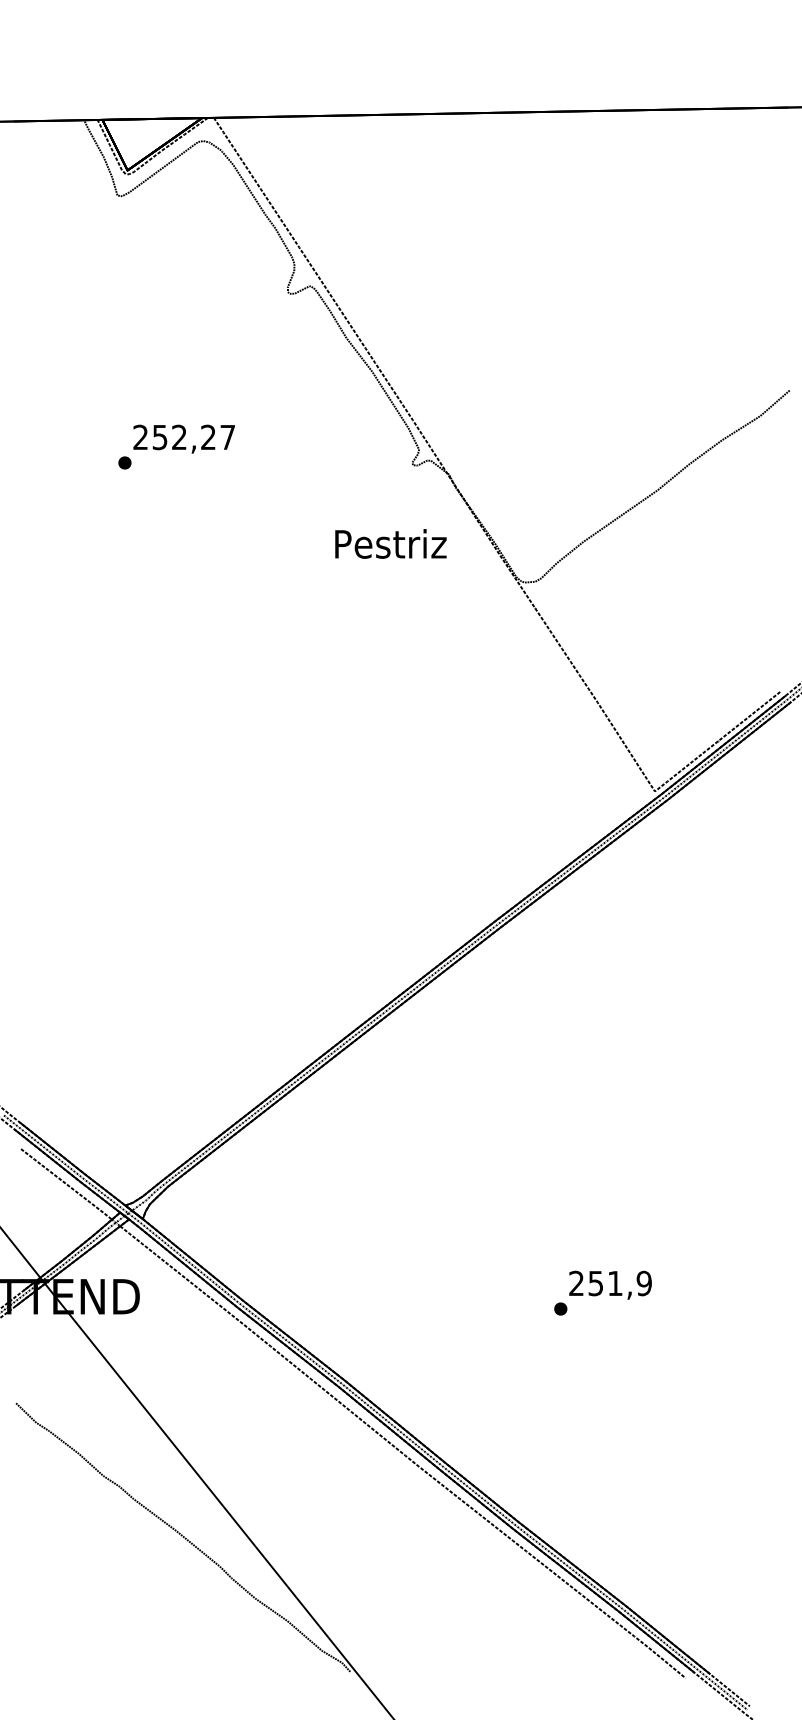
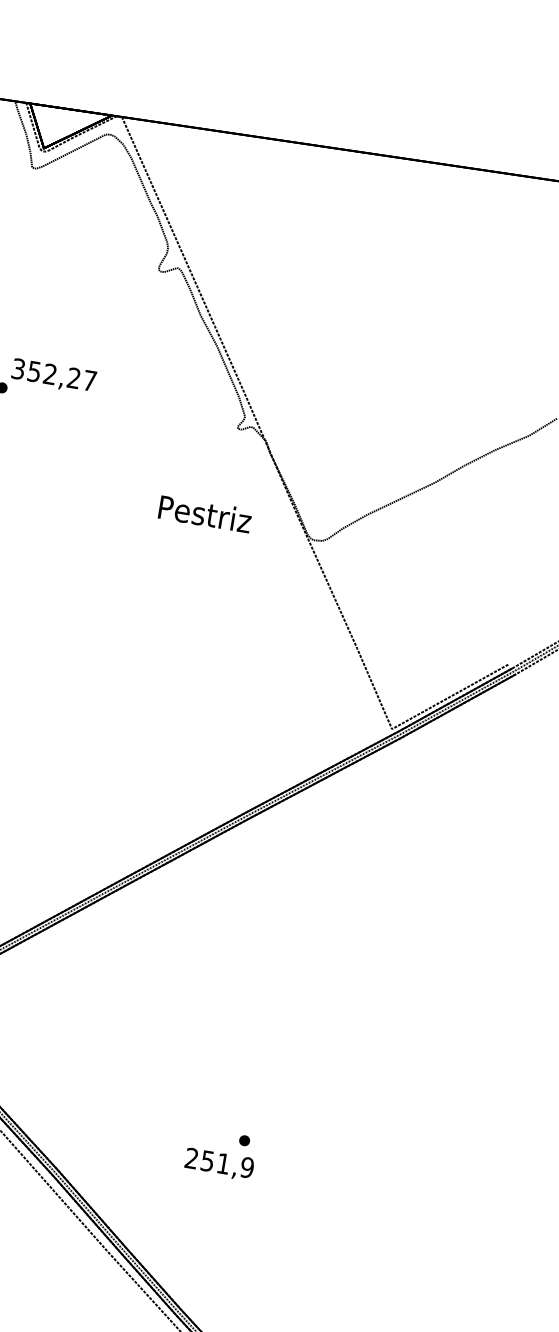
text: (140, 437) -> (18, 369), 252,27 -> 352,27
text: (390, 543) -> (204, 513), moved
text: (610, 1284) -> (219, 1163), moved

